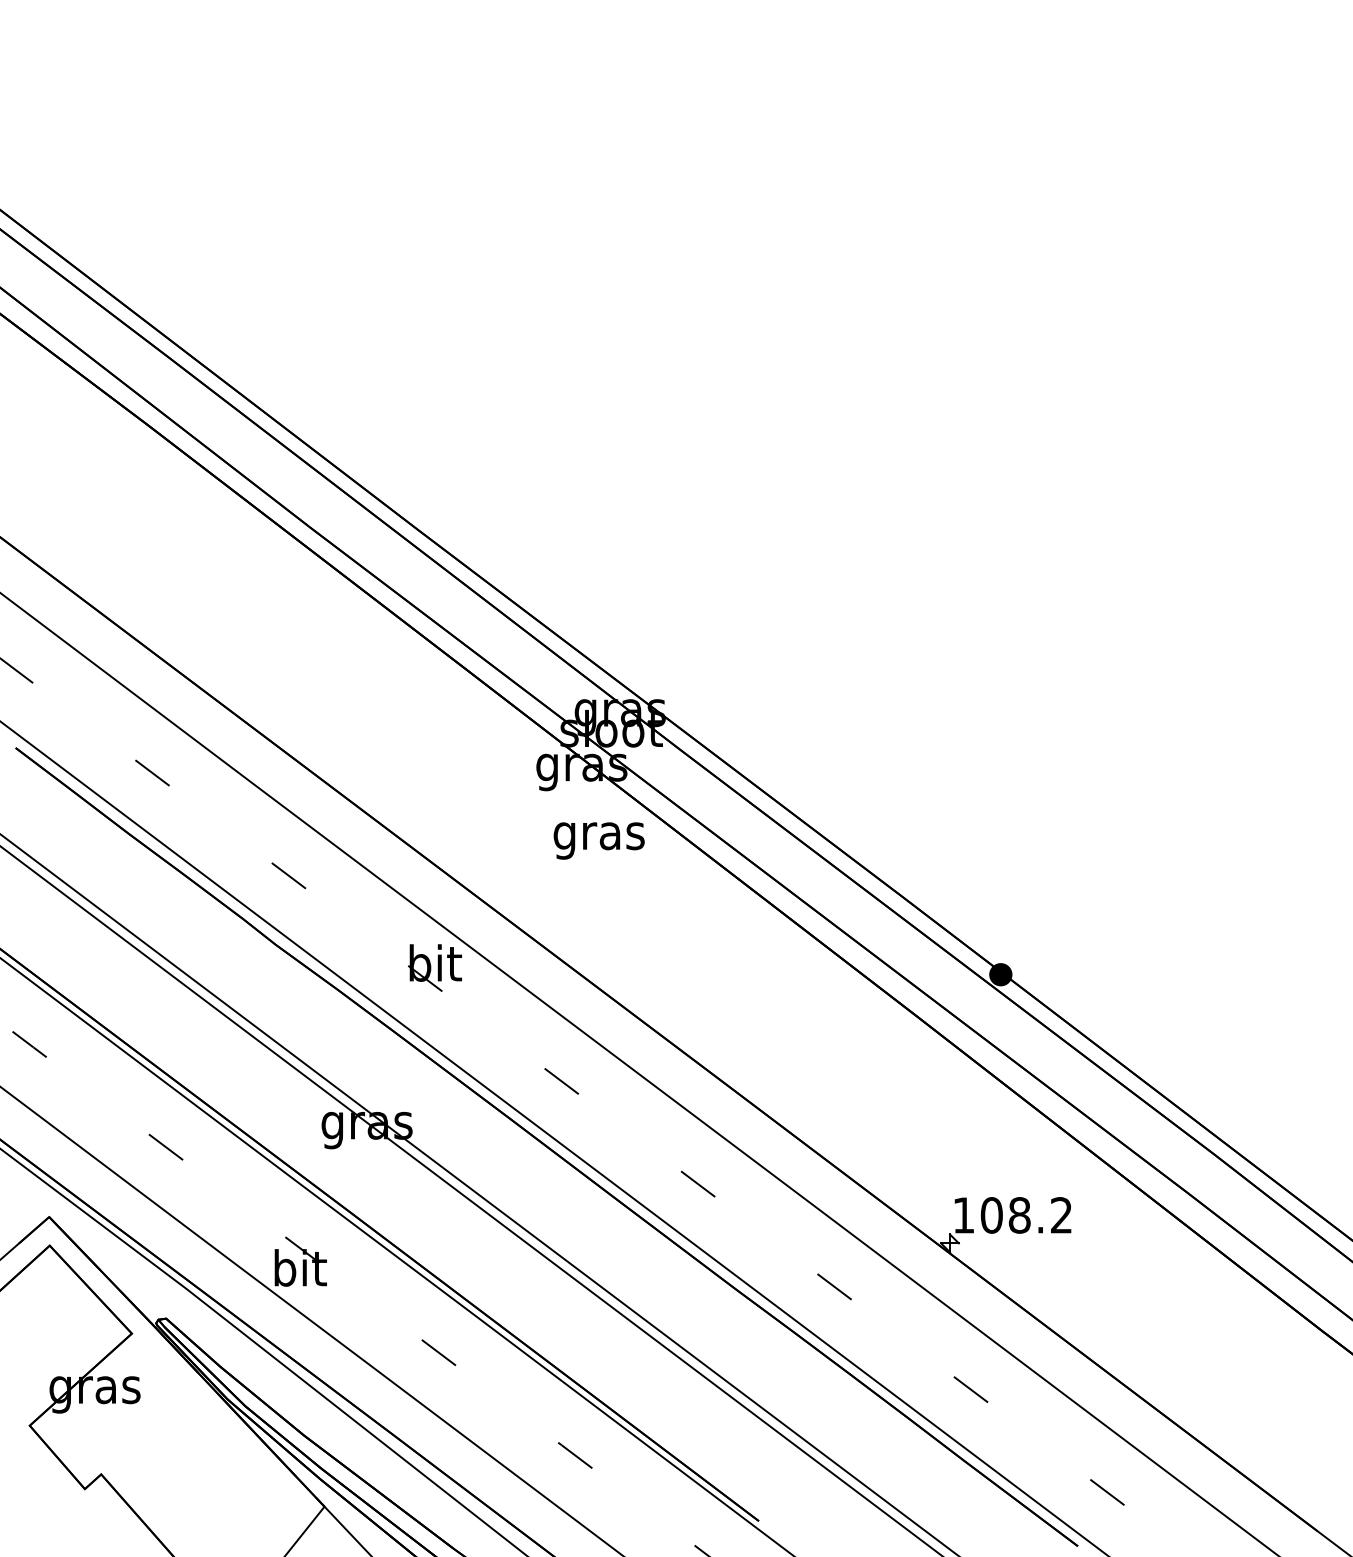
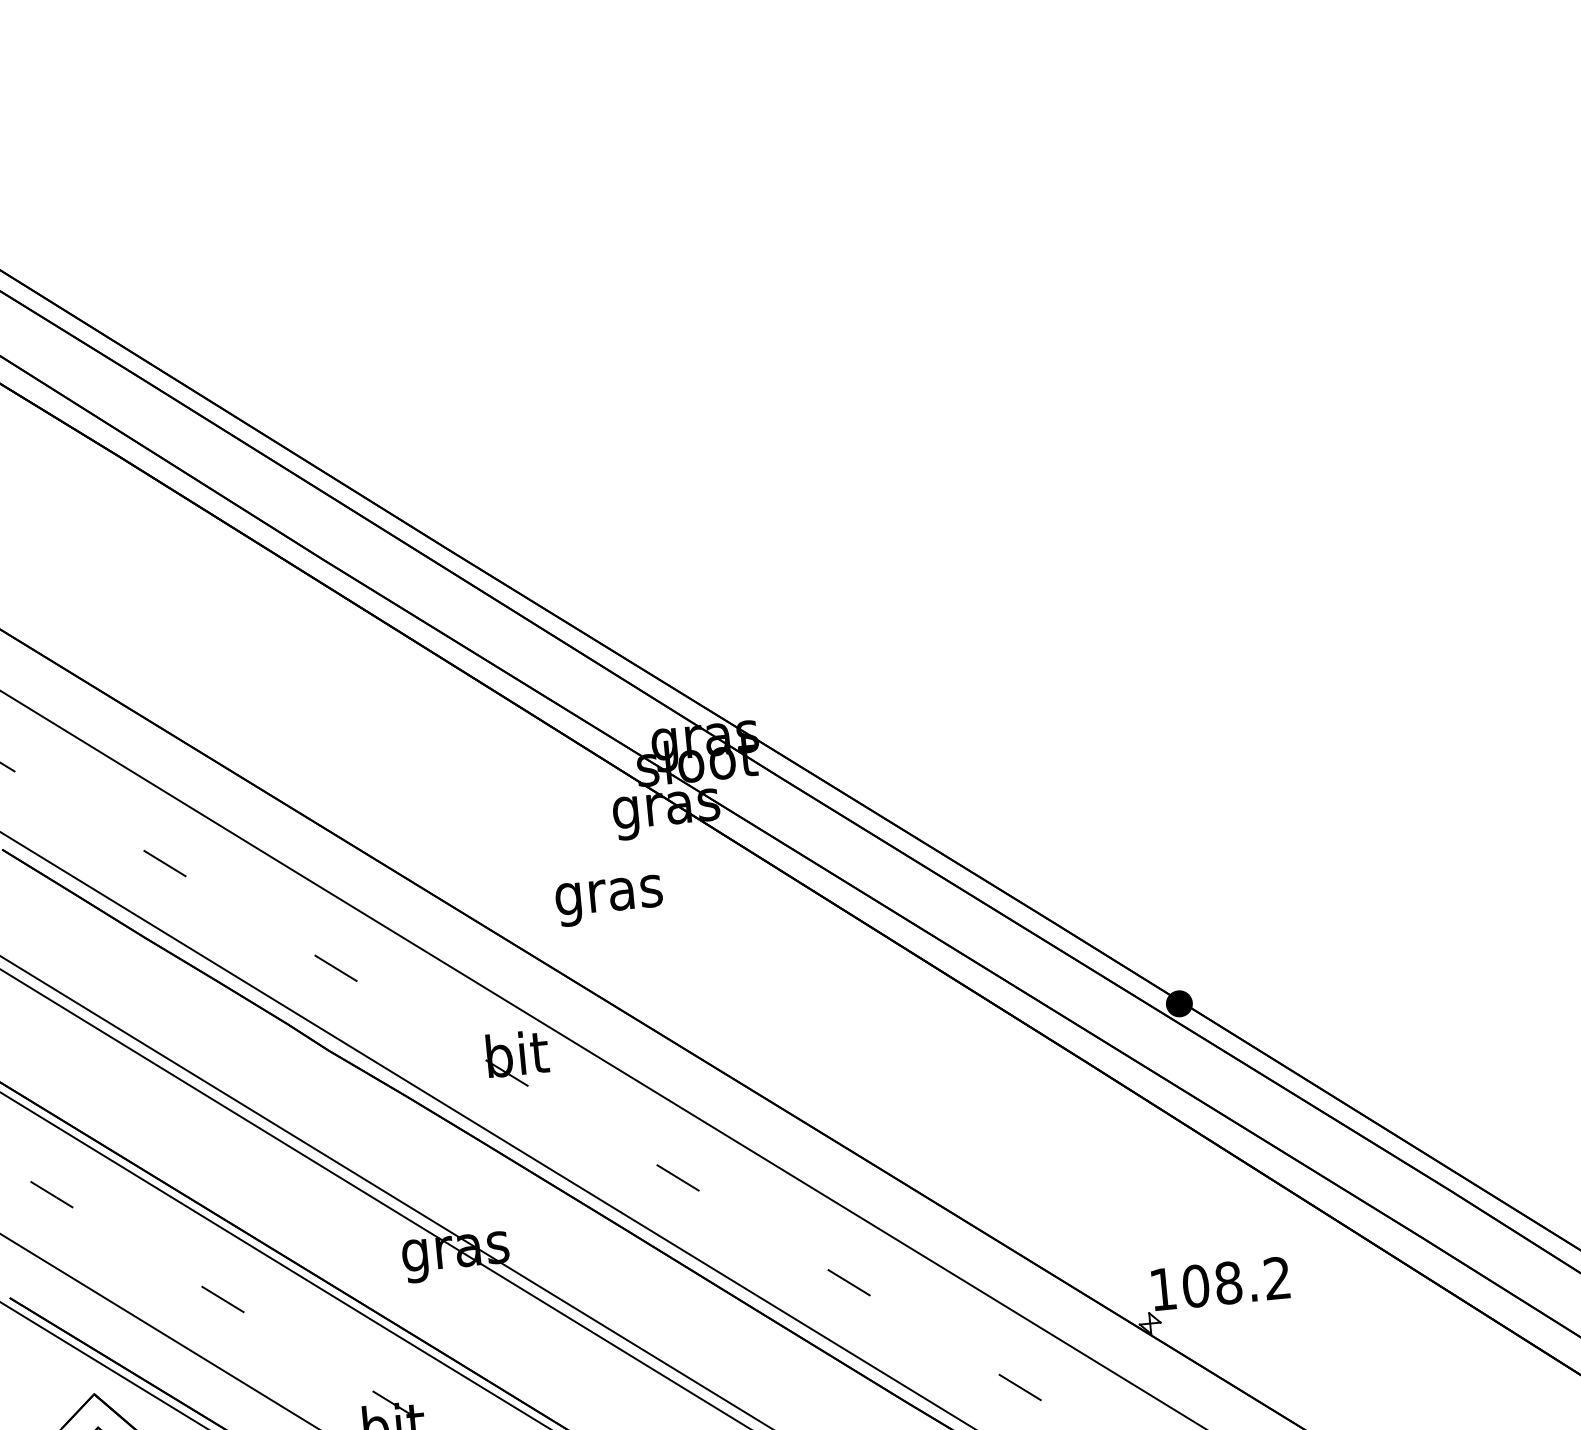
text: (598, 840) -> (608, 900), moved

